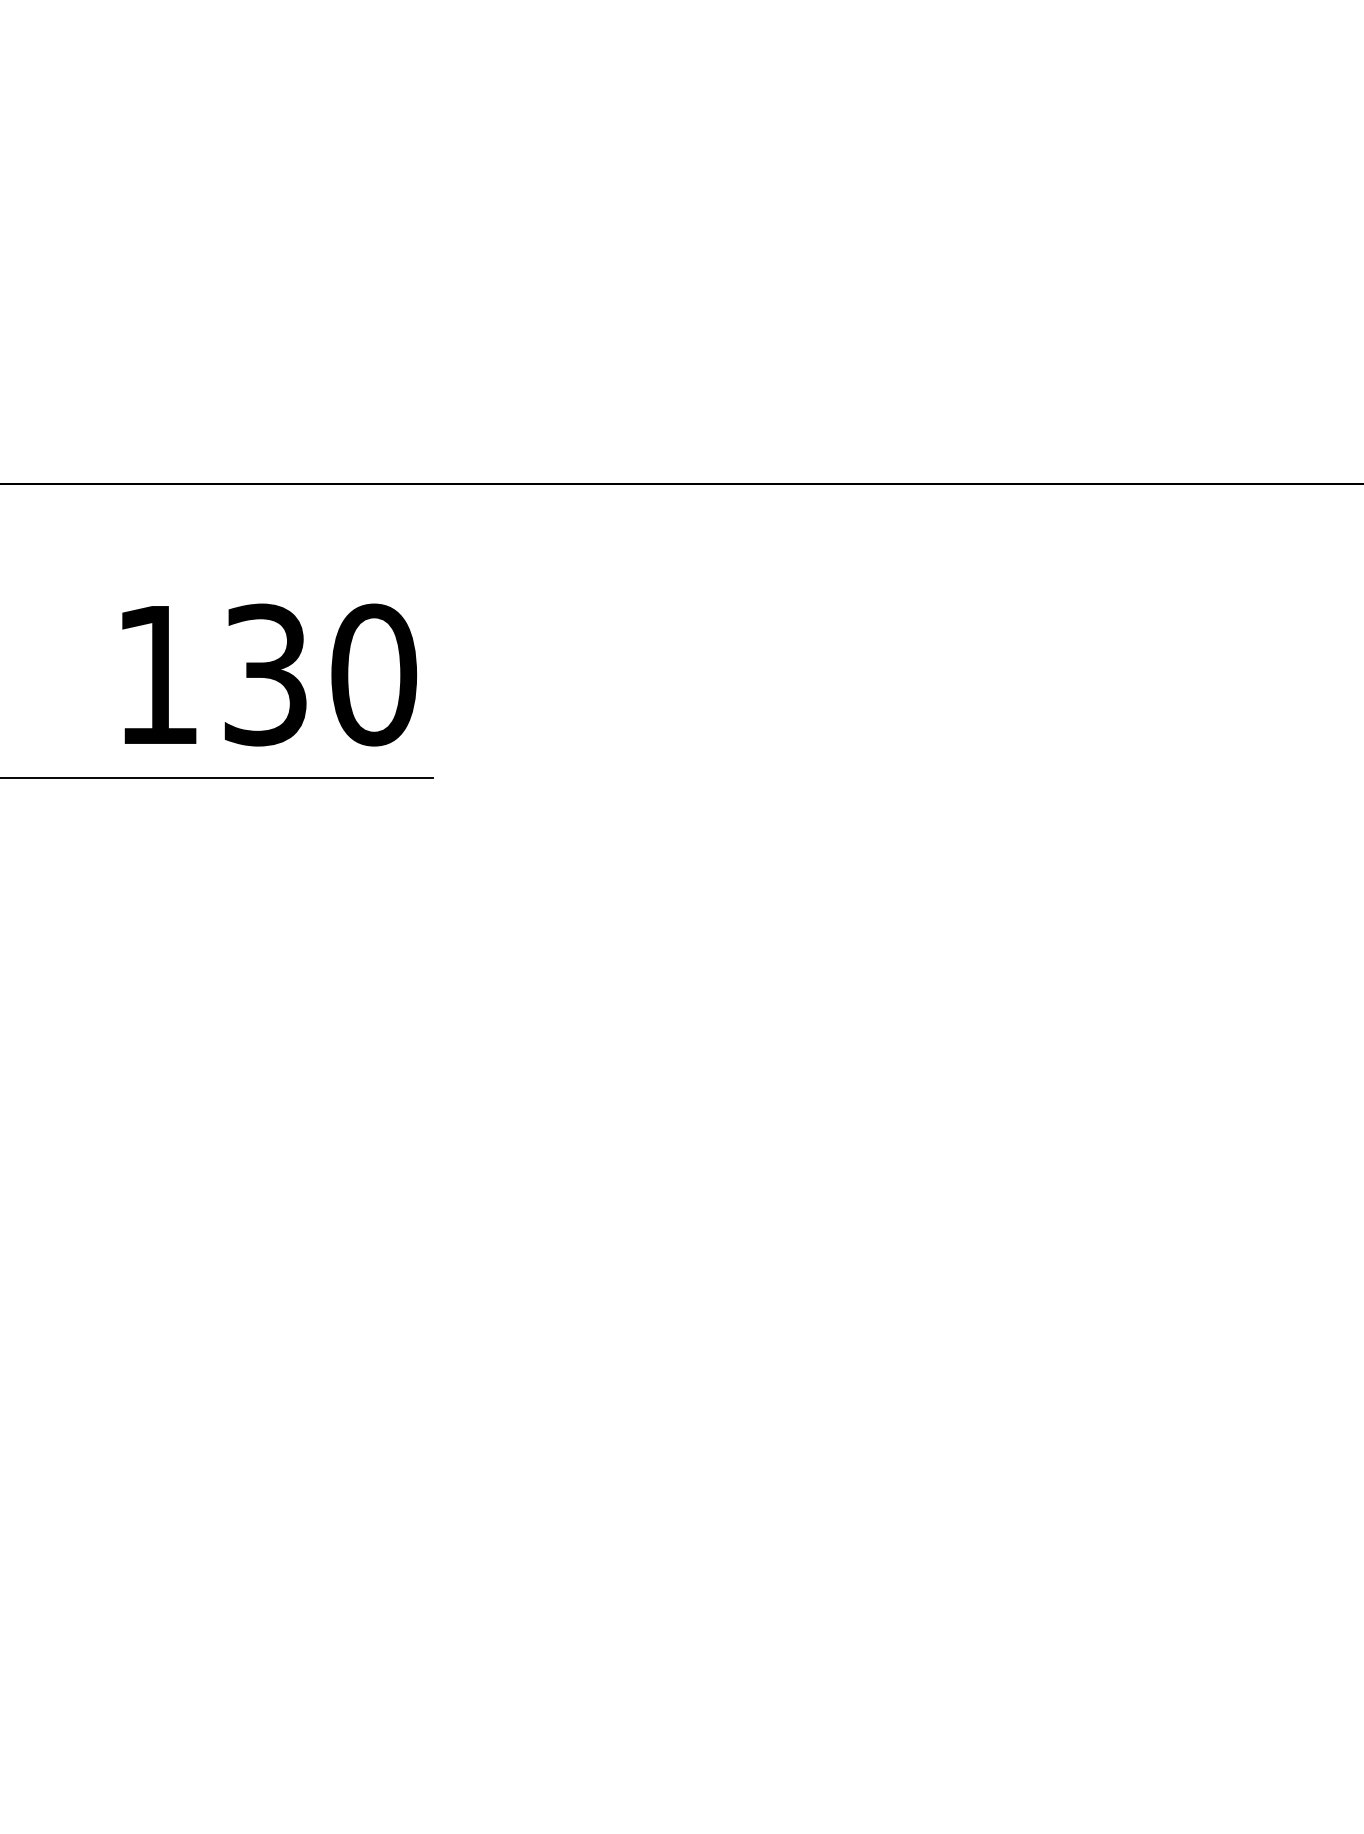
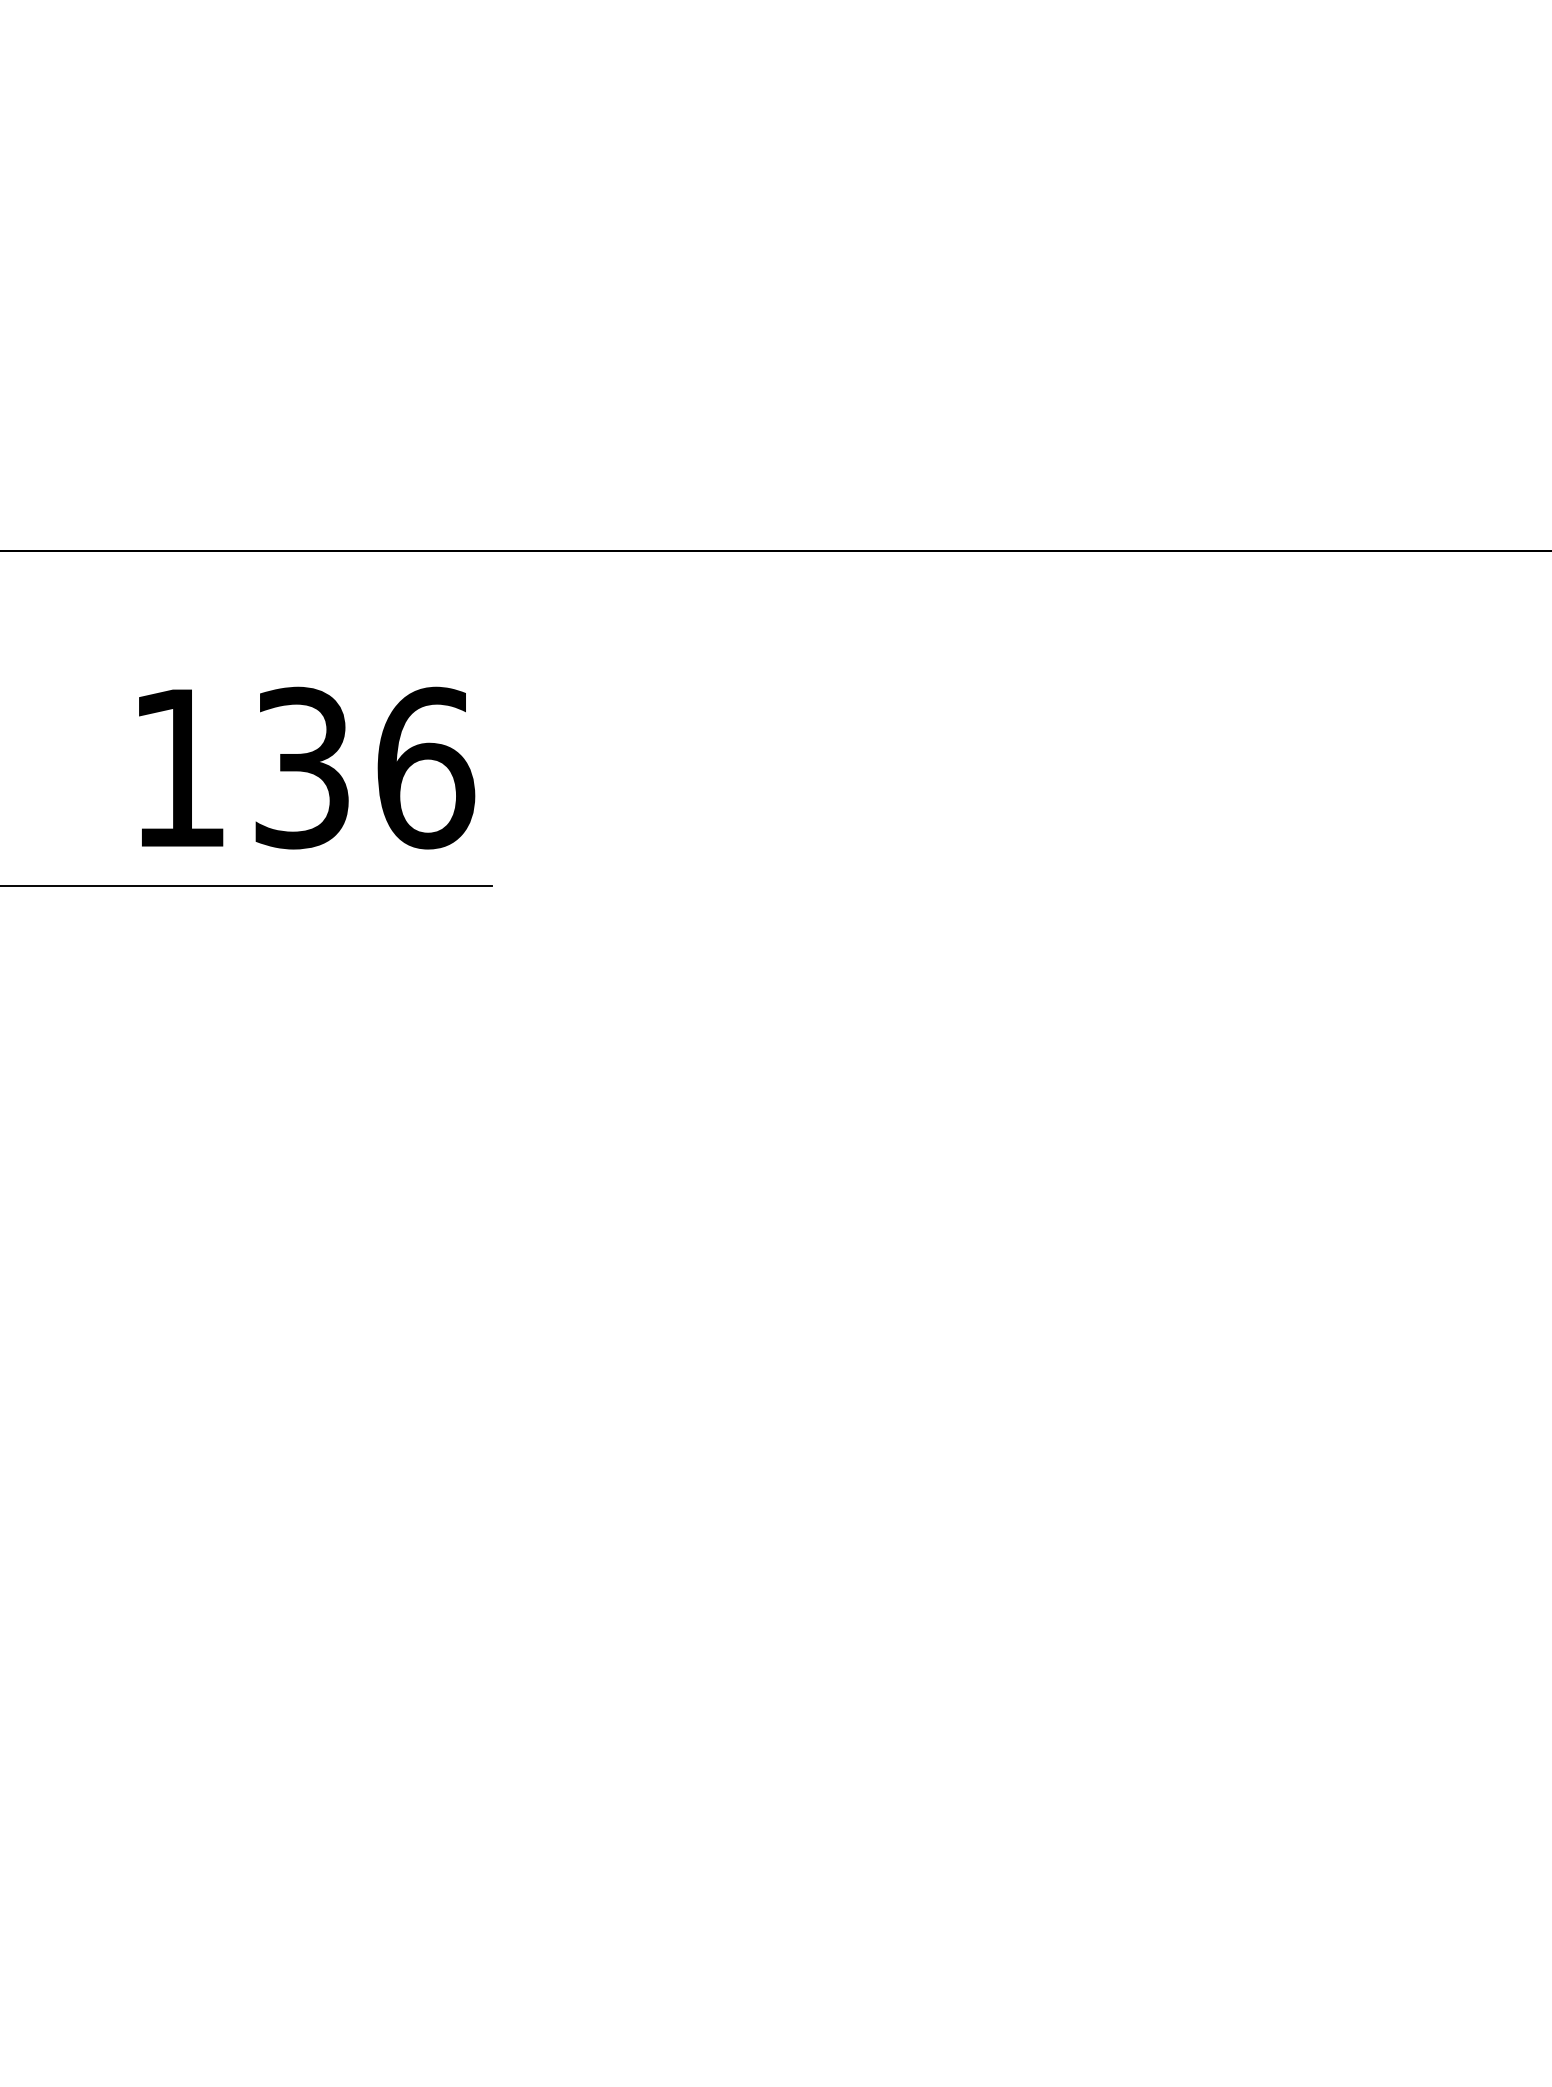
text: (374, 674) -> (426, 767), 130 -> 136

